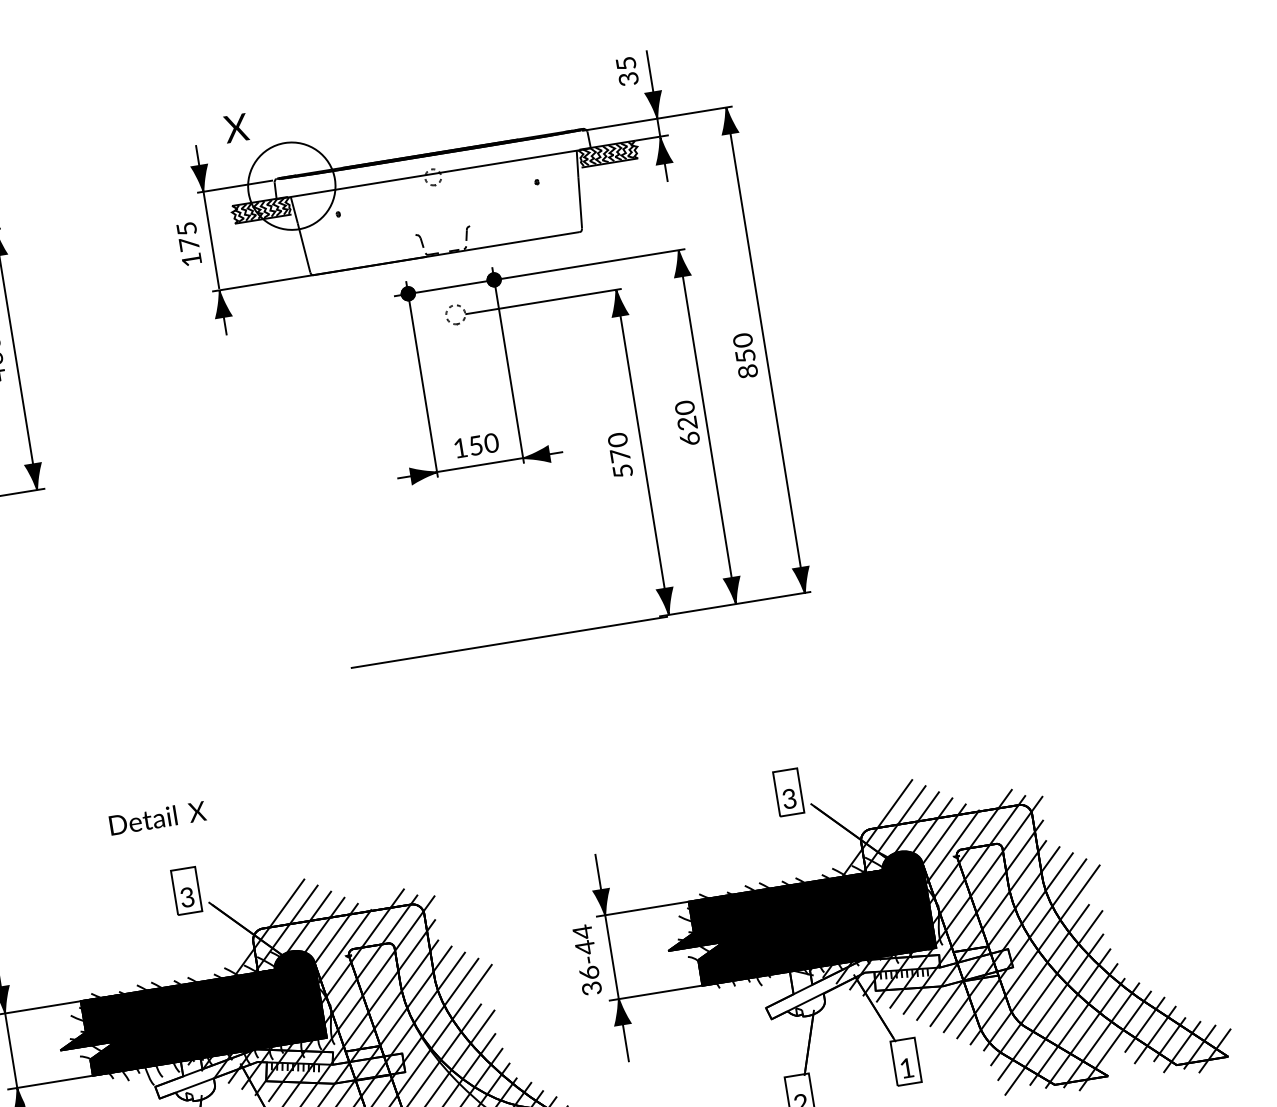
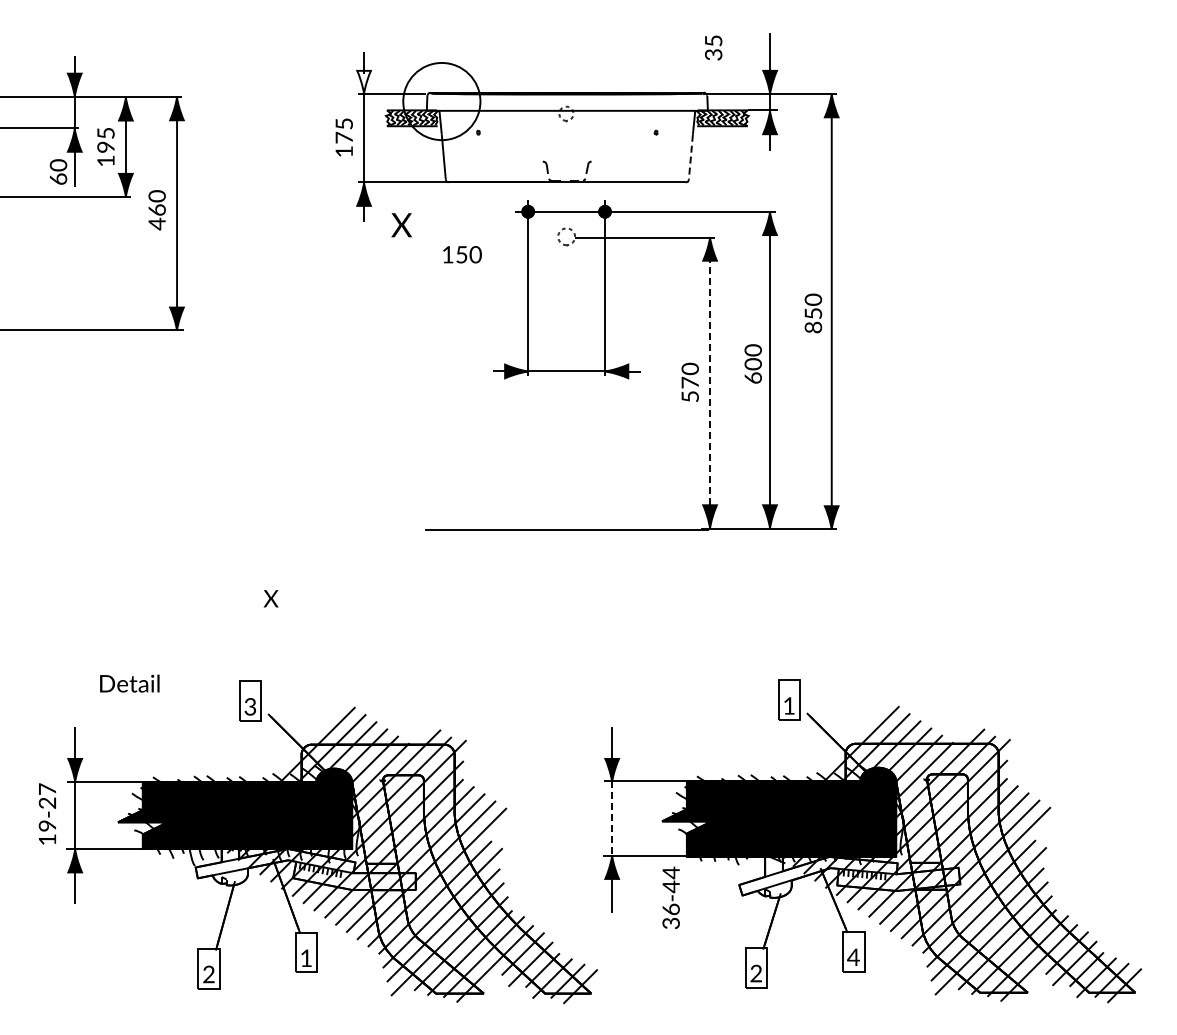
text: (627, 71) -> (713, 47), moved
text: (236, 128) -> (401, 225), moved
fill: (200, 177) -> (363, 81), removed
line: (579, 203) -> (690, 157), solid -> dashed
text: (687, 423) -> (753, 364), 620 -> 600
text: (476, 445) -> (462, 254), moved
line: (643, 453) -> (710, 384), solid -> dashed
text: (788, 798) -> (788, 705), 3 -> 1
text: (196, 811) -> (270, 598), moved
text: (142, 820) -> (129, 683), moved
line: (612, 956) -> (612, 818), solid -> dashed
text: (586, 959) -> (670, 897), moved
text: (906, 1067) -> (853, 956), 1 -> 4

